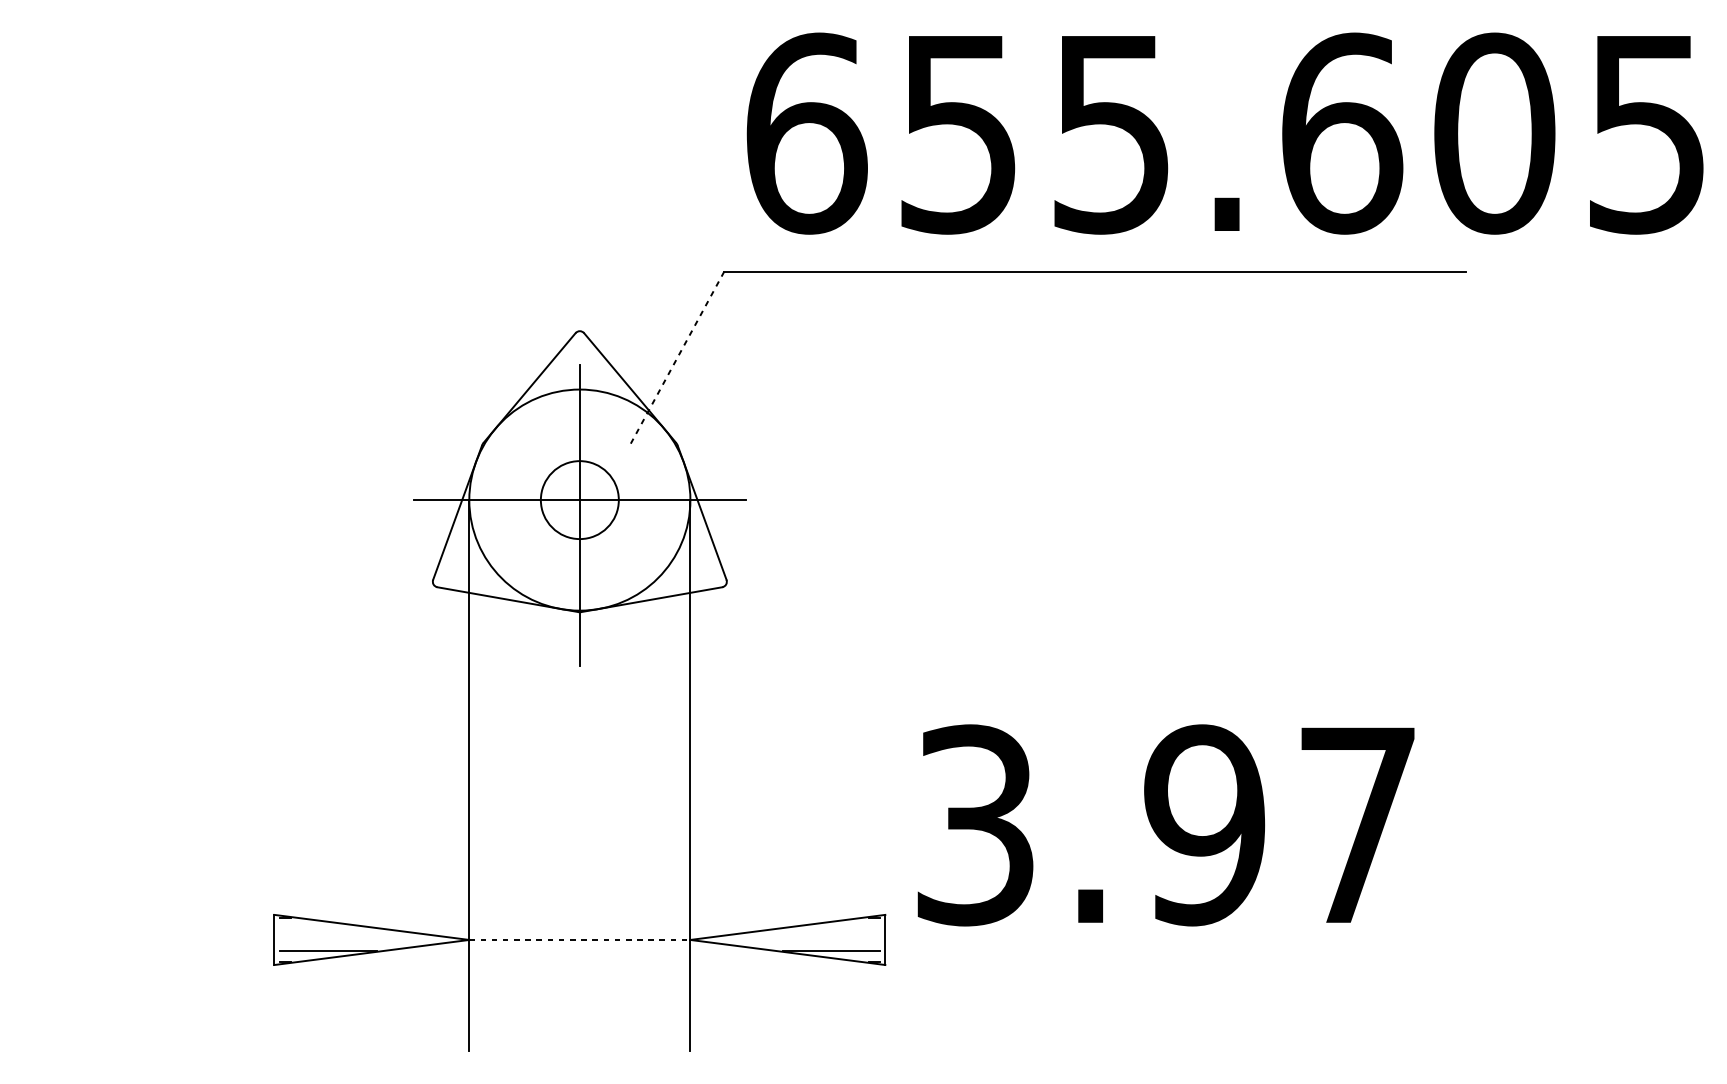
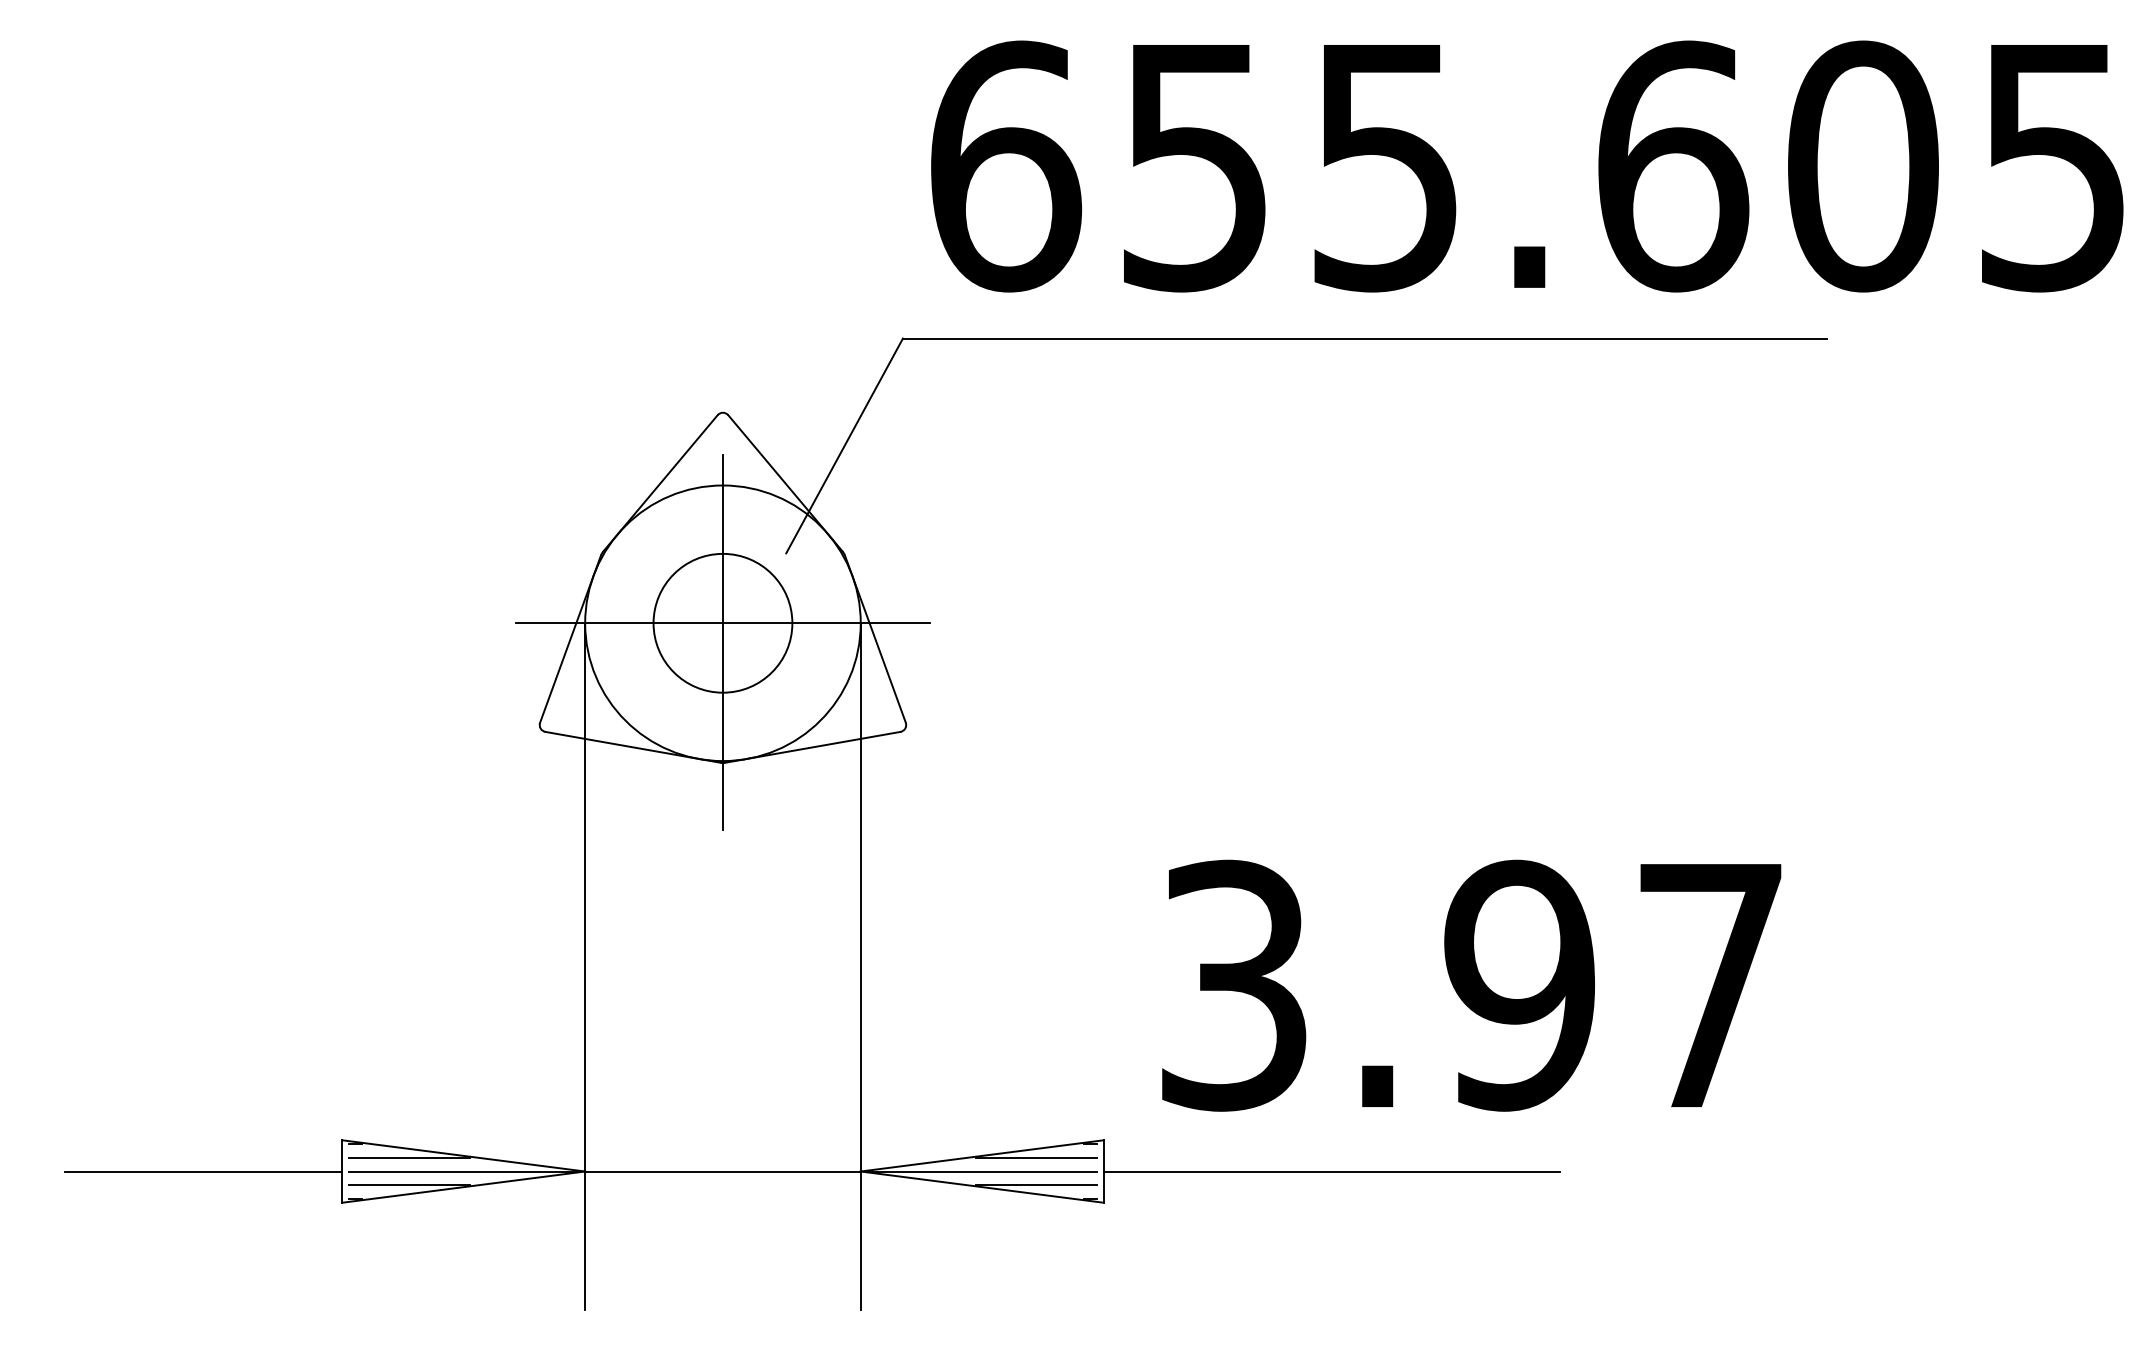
line: (677, 358) -> (844, 446), dashed -> solid
circle: (579, 499) -> (722, 622), size x1.43
text: (1165, 825) -> (1471, 985), moved
line: (328, 928) -> (409, 1157), added
line: (830, 928) -> (1035, 1157), added
line: (163, 939) -> (203, 1171), added
line: (371, 939) -> (463, 1171), added
line: (579, 939) -> (722, 1171), dashed -> solid
line: (787, 939) -> (981, 1171), added
line: (1068, 939) -> (1331, 1171), added

